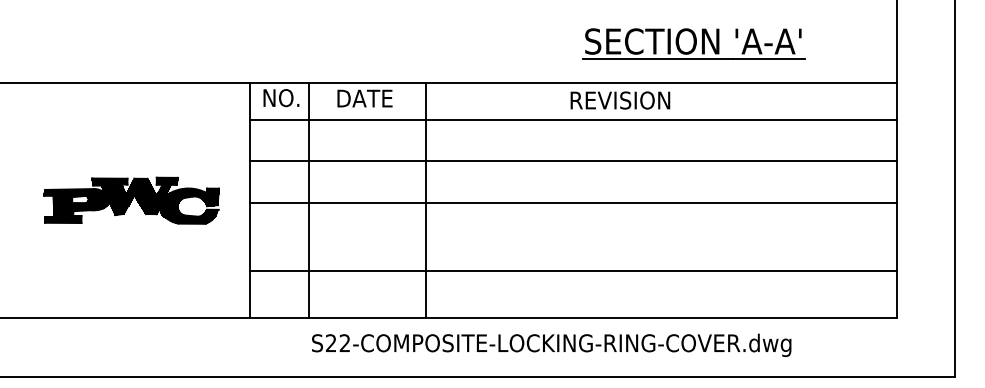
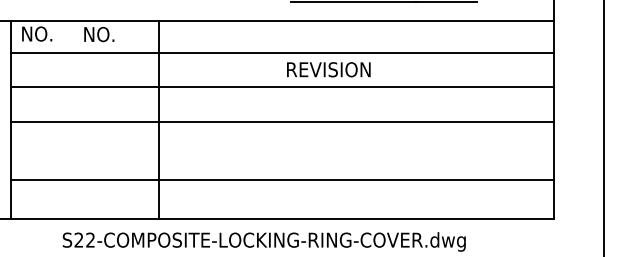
text: (365, 98) -> (107, 34), DATE -> NO.
text: (620, 100) -> (328, 69), moved
line: (308, 199) -> (59, 119), removed

